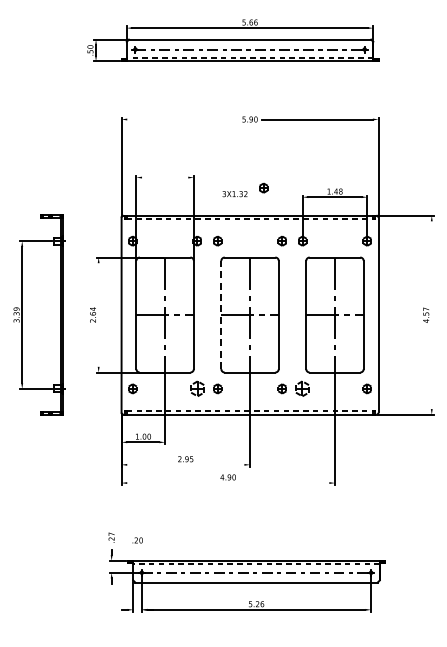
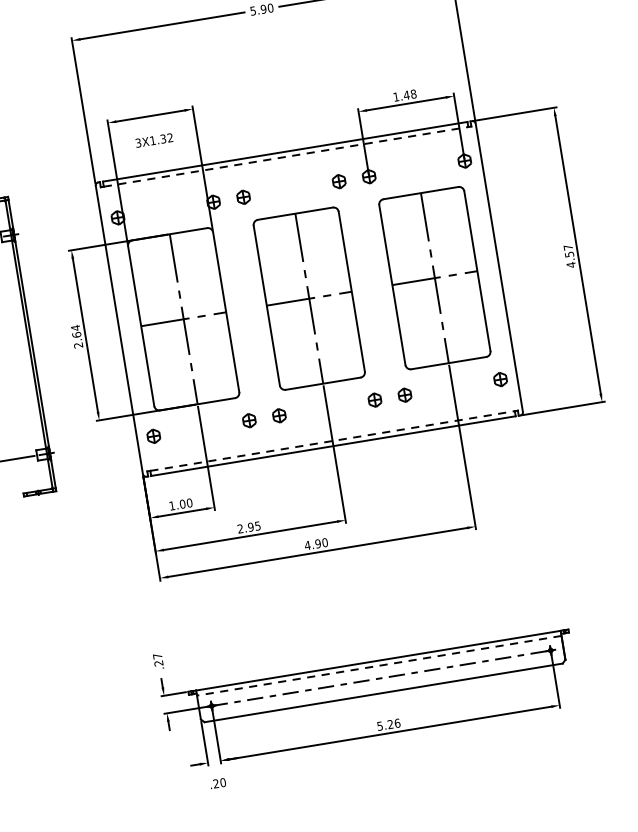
line: (182, 119) -> (162, 25), added
line: (165, 177) -> (150, 115), added
part: (263, 187) -> (298, 106), removed
text: (234, 194) -> (153, 141), moved
line: (98, 314) -> (85, 334), added
line: (221, 314) -> (266, 304), dashed -> solid
line: (431, 315) -> (577, 255), added
part: (196, 388) -> (247, 420), size x0.62
part: (302, 388) -> (404, 394), size x0.62
line: (185, 464) -> (250, 535), added
line: (228, 483) -> (318, 553), added
text: (137, 540) -> (217, 783), moved

